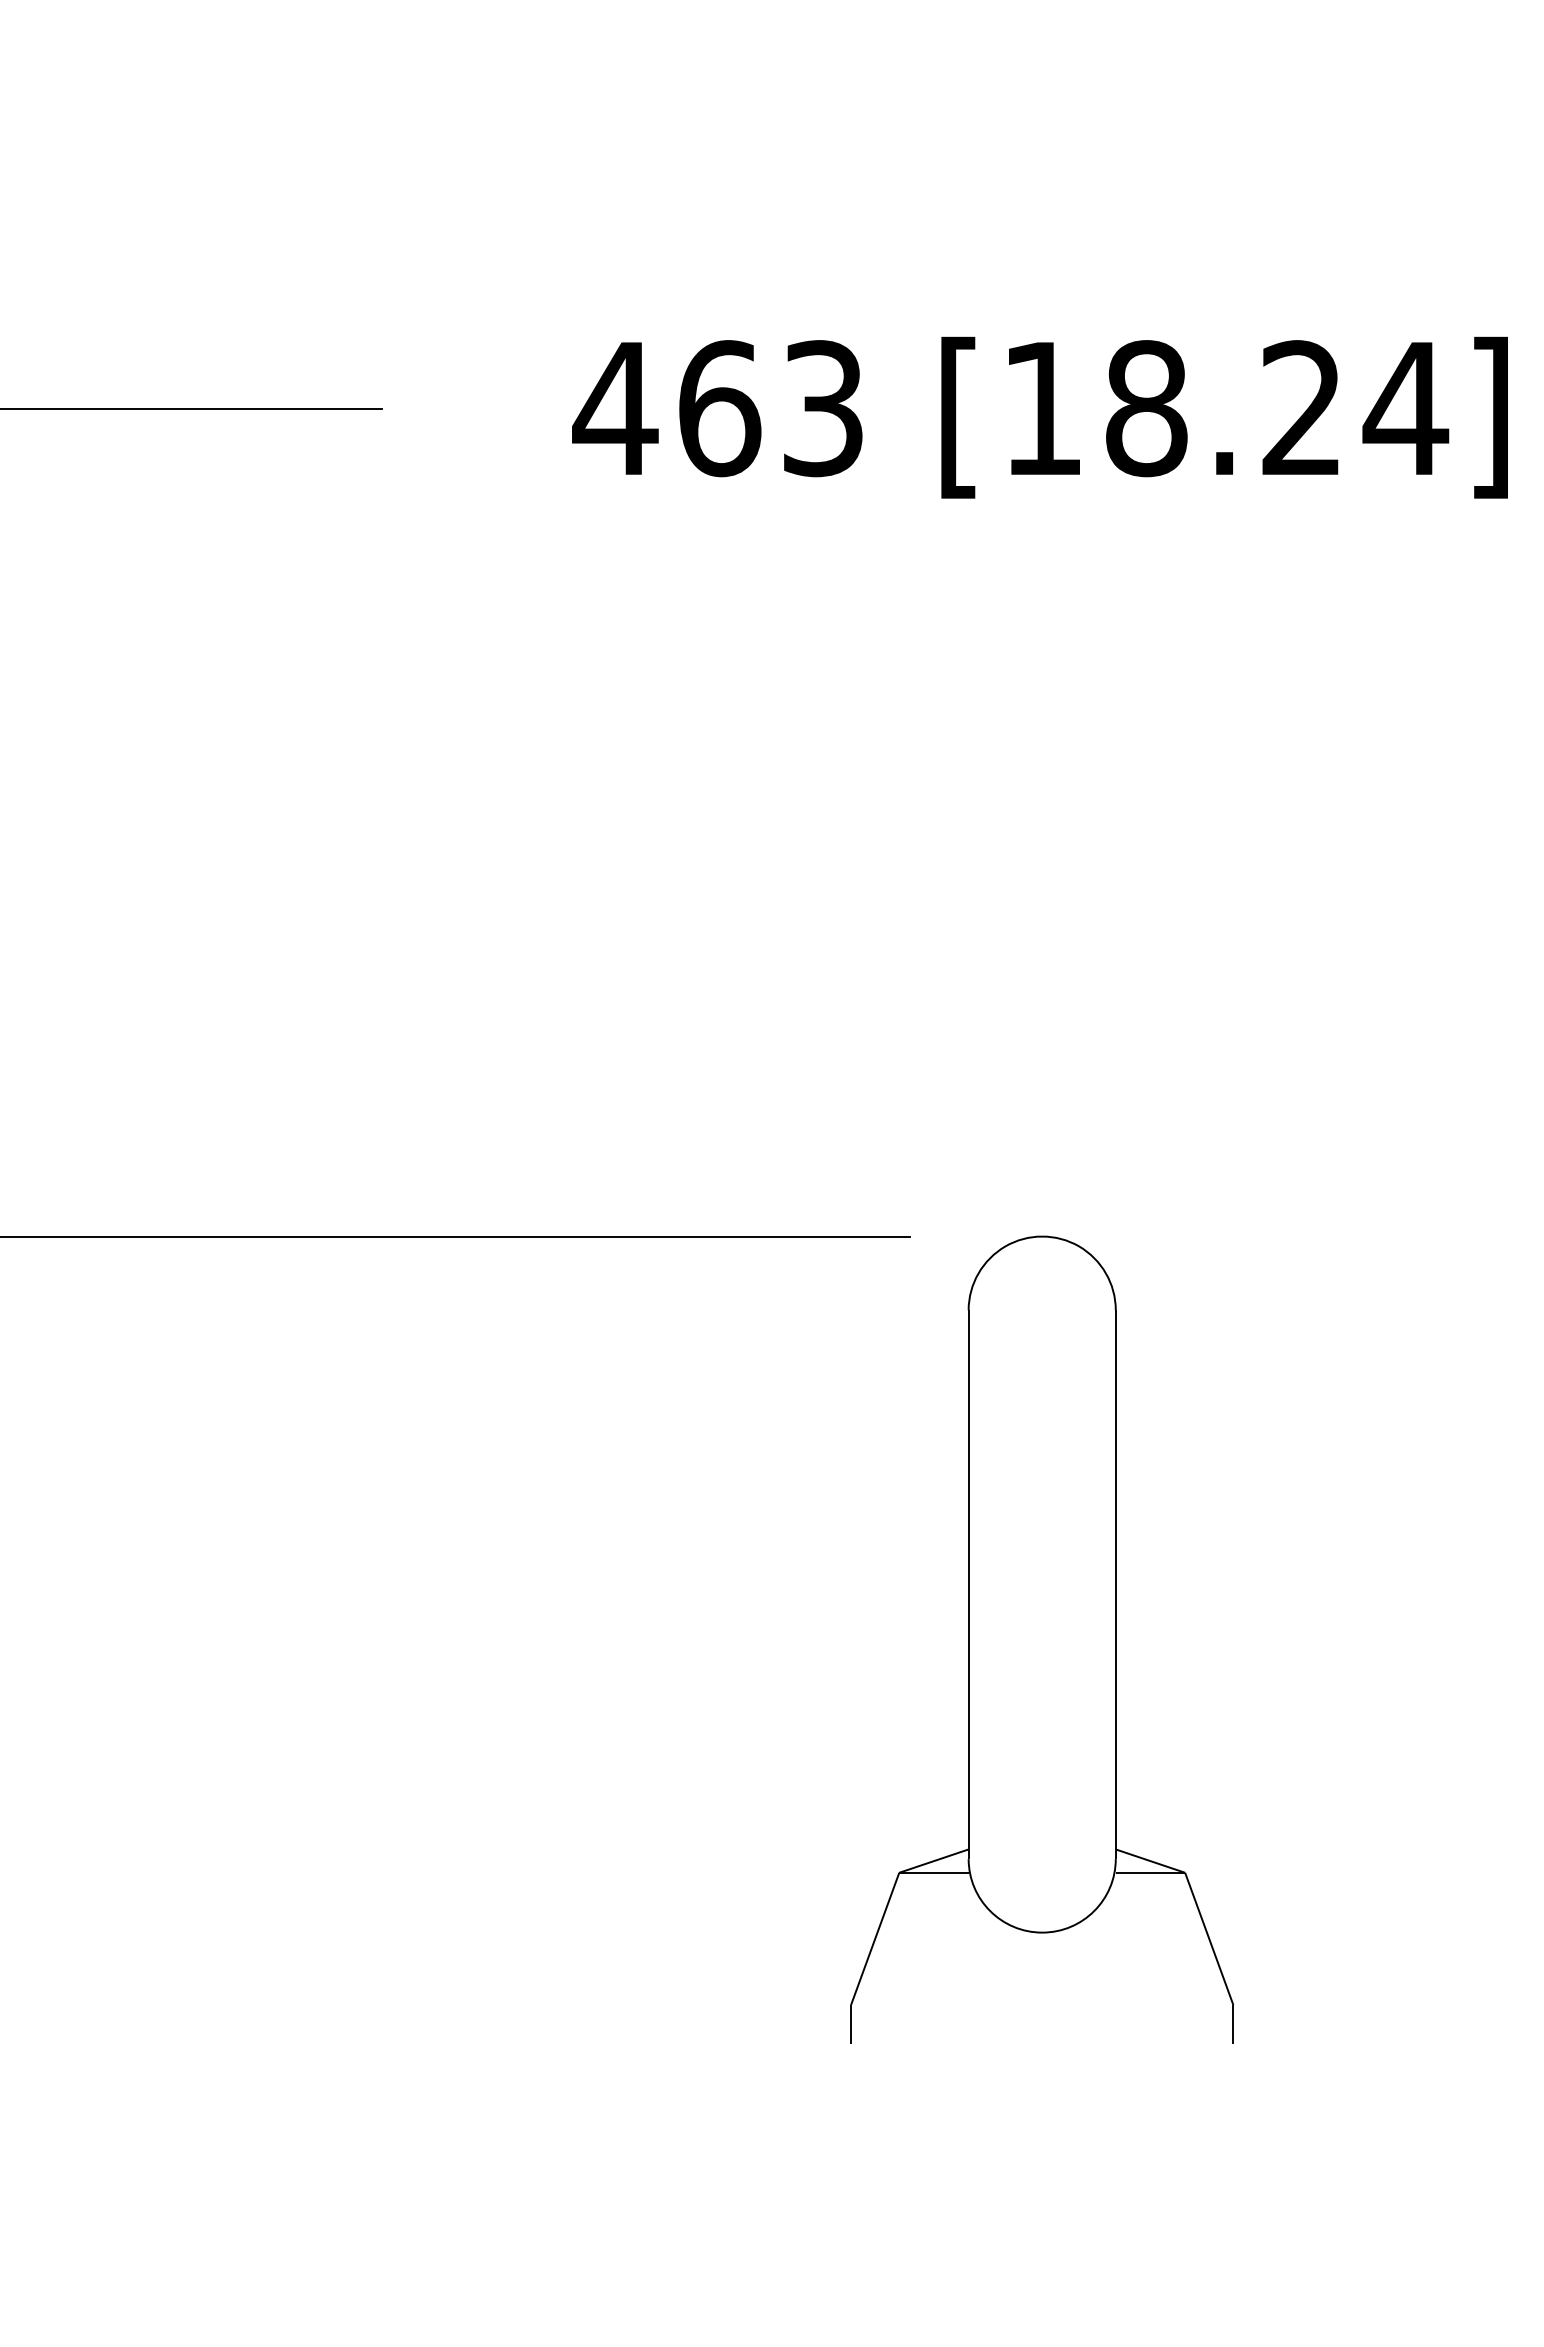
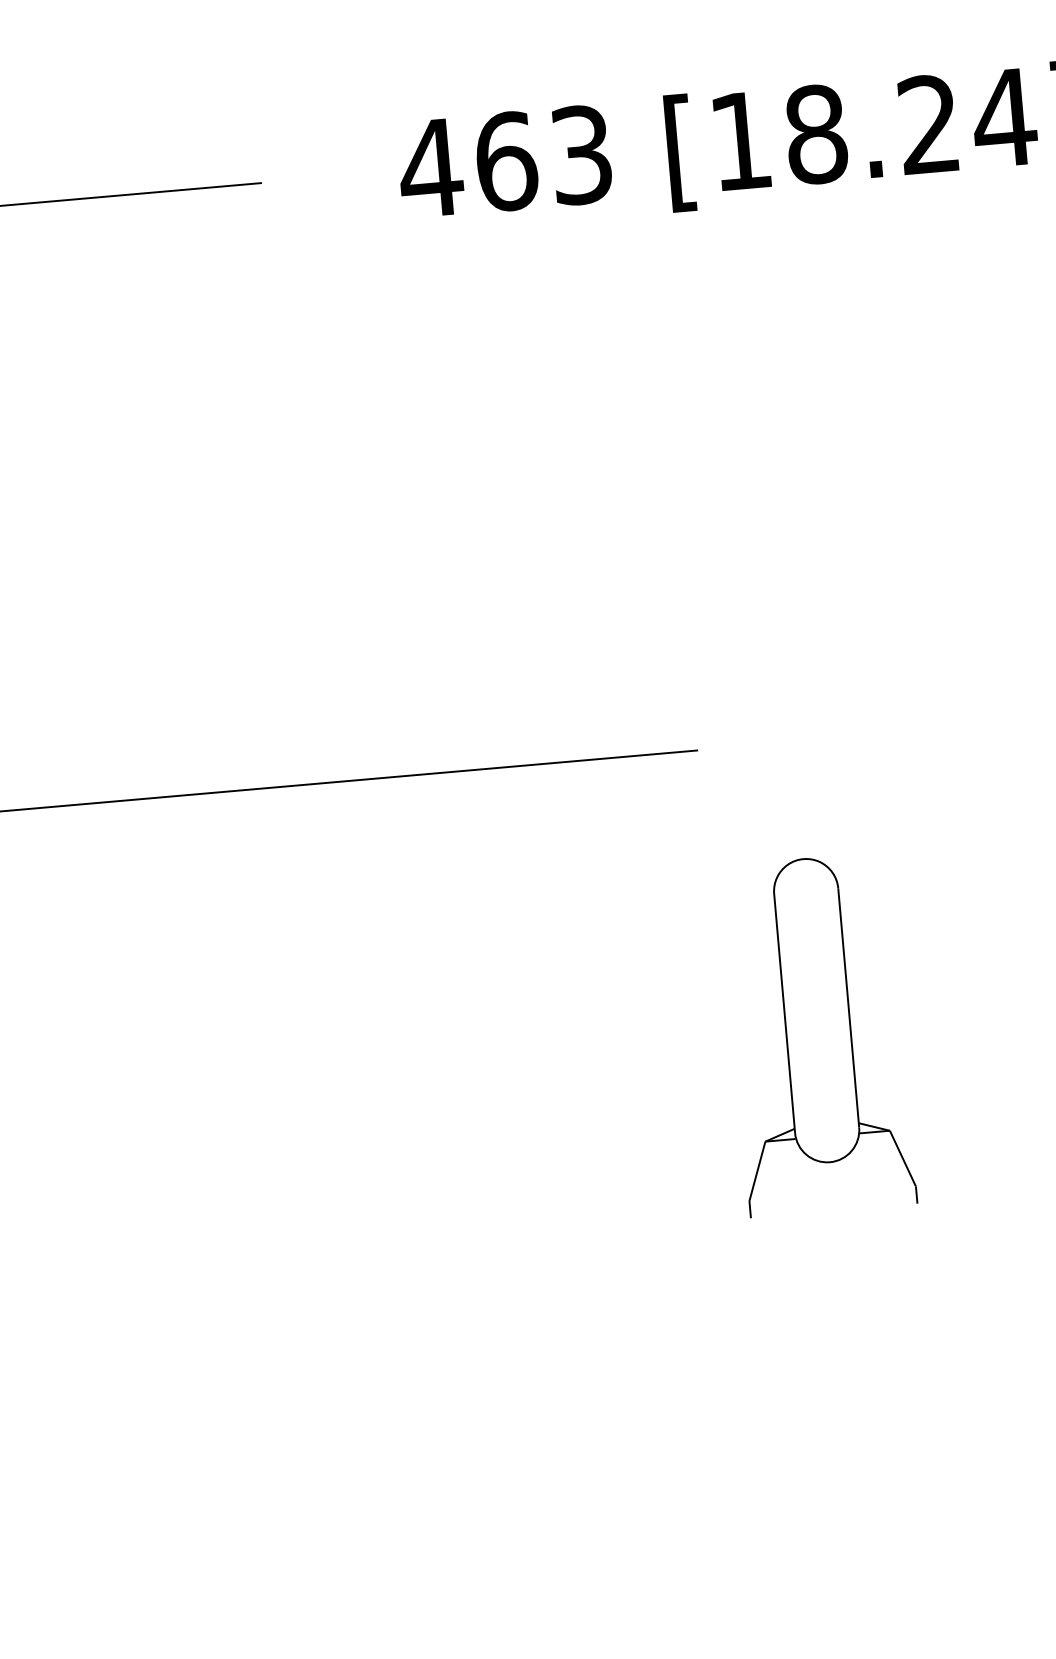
part: (1042, 1639) -> (818, 1034), size x0.6

